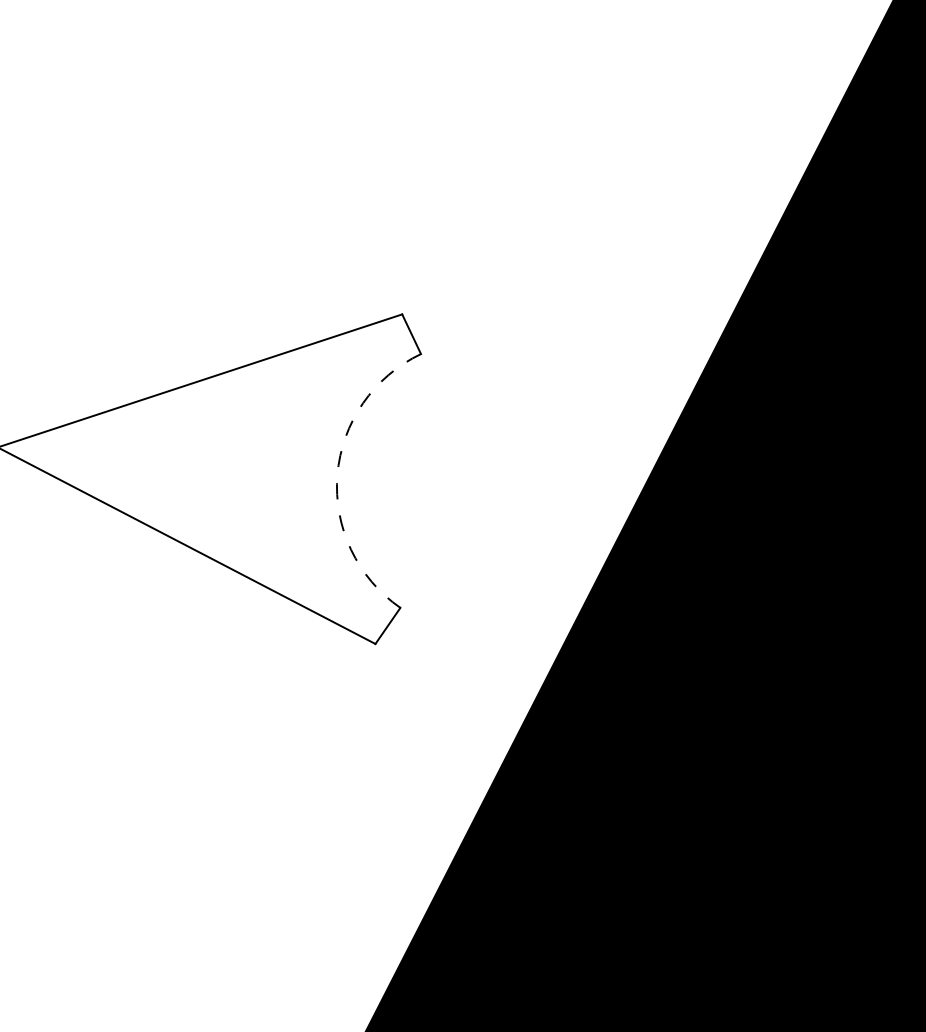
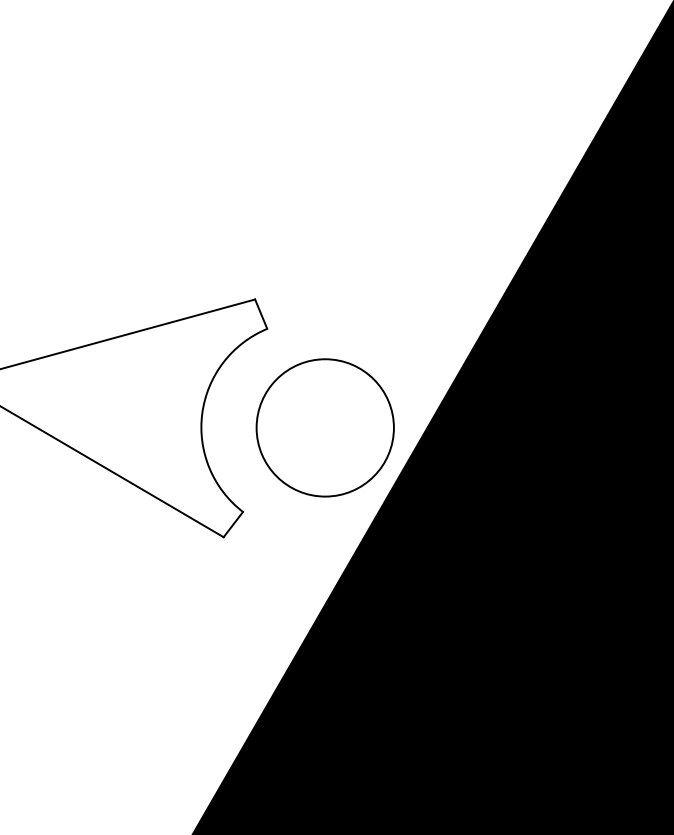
arc: (337, 475) -> (202, 413), dashed -> solid
circle: (506, 485) -> (324, 427), added

